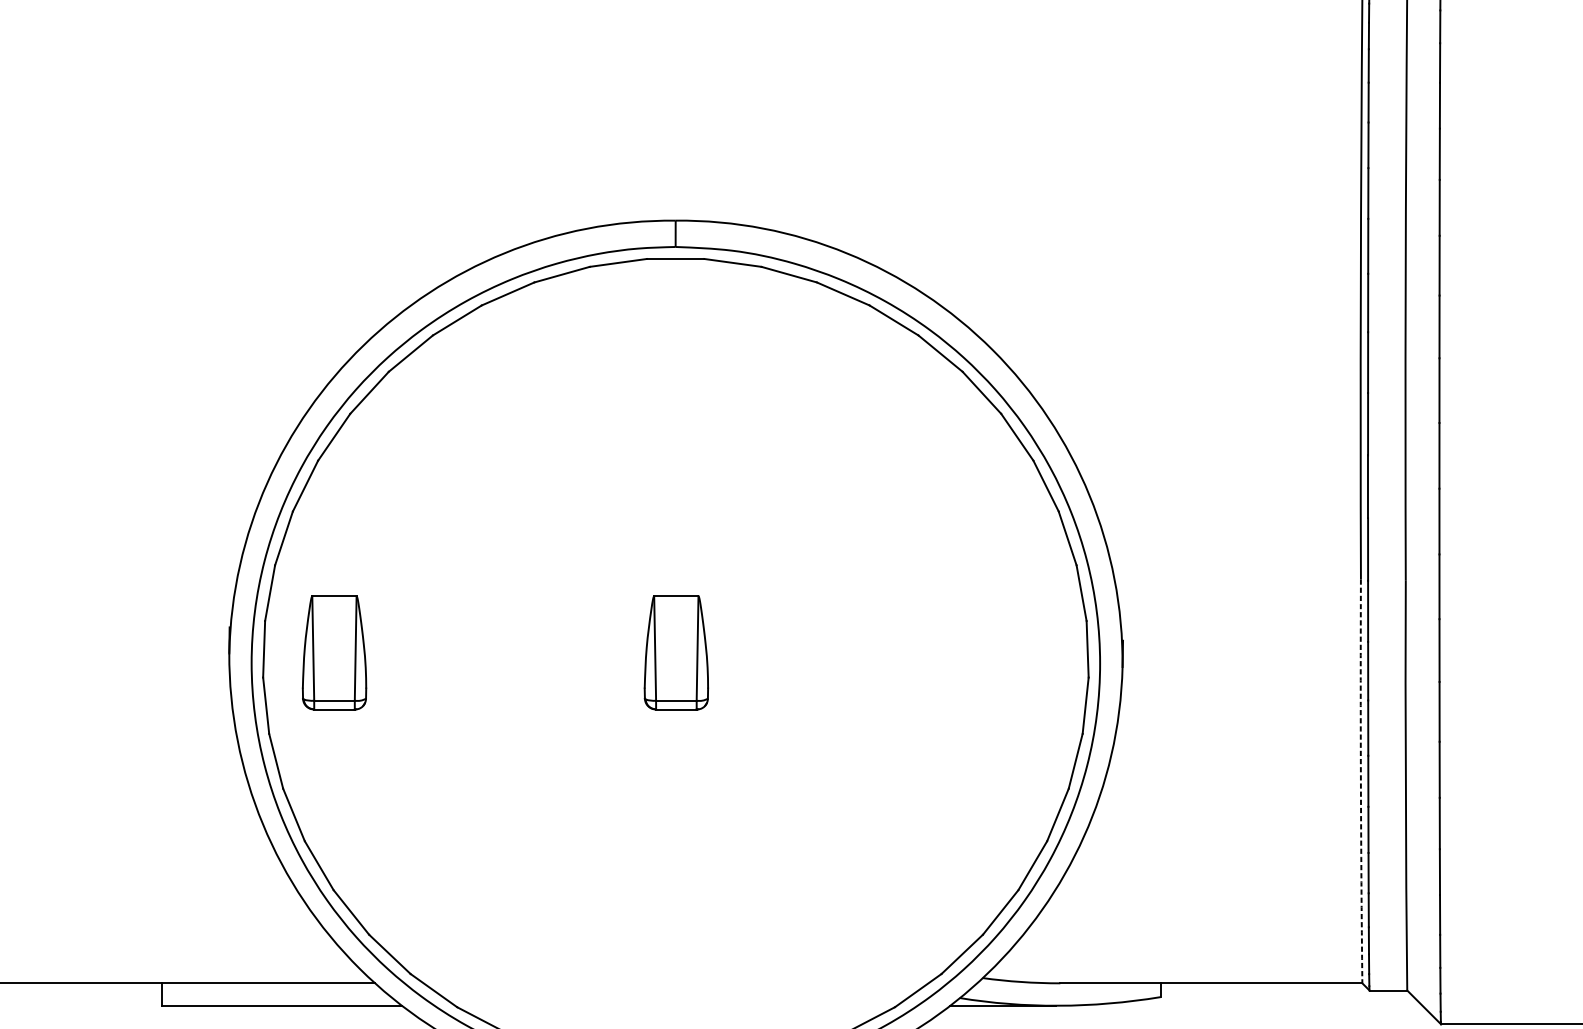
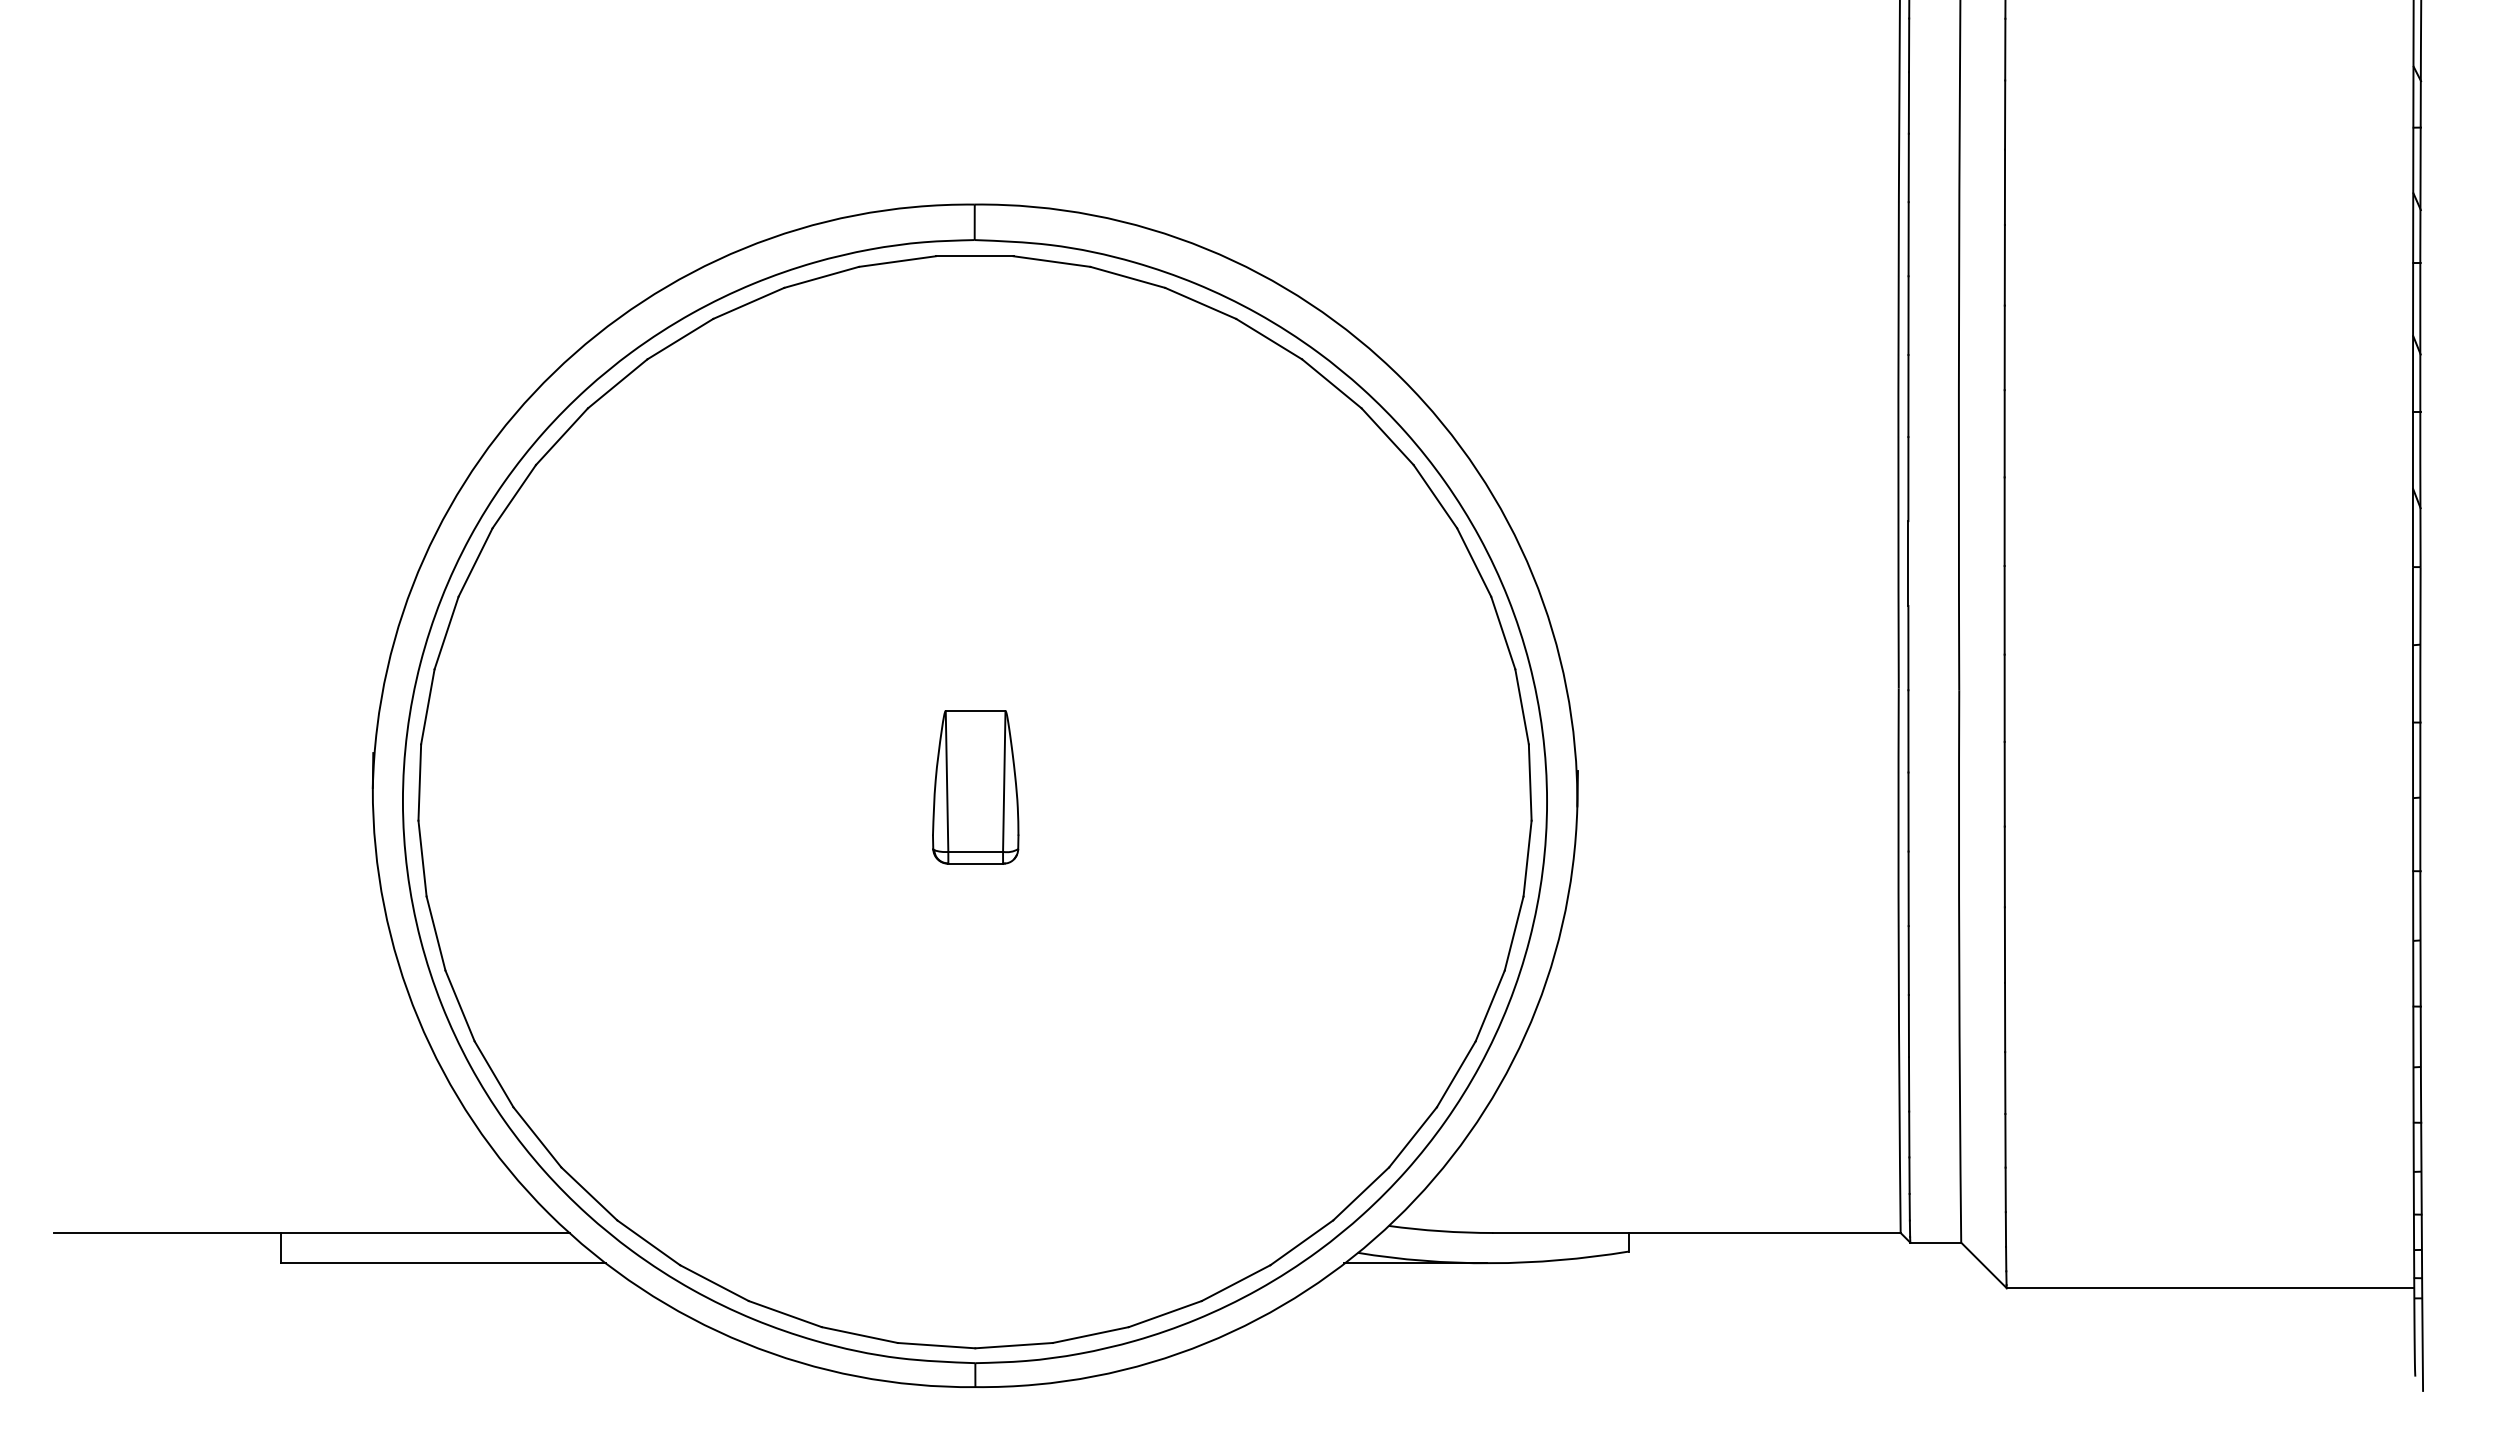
part: (334, 652) -> (514, 787), removed
arc: (1360, 781) -> (1898, 960), dashed -> solid

